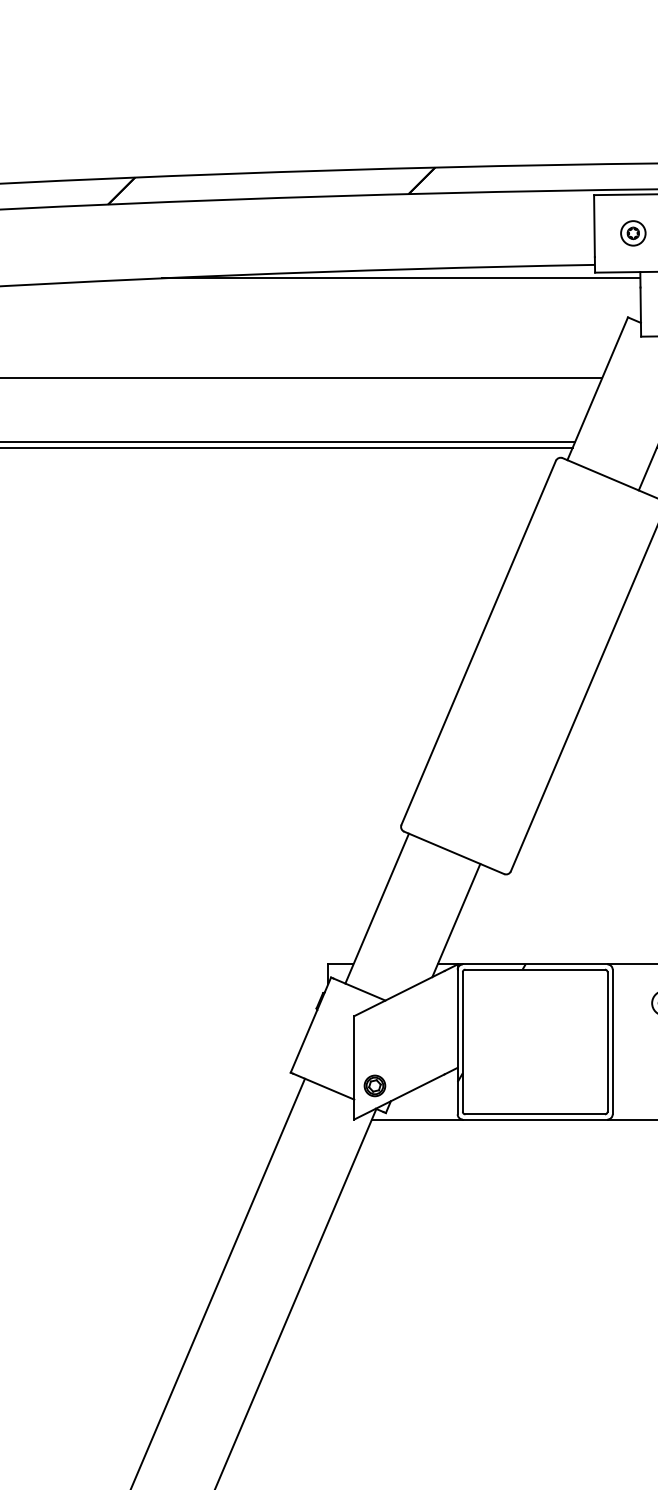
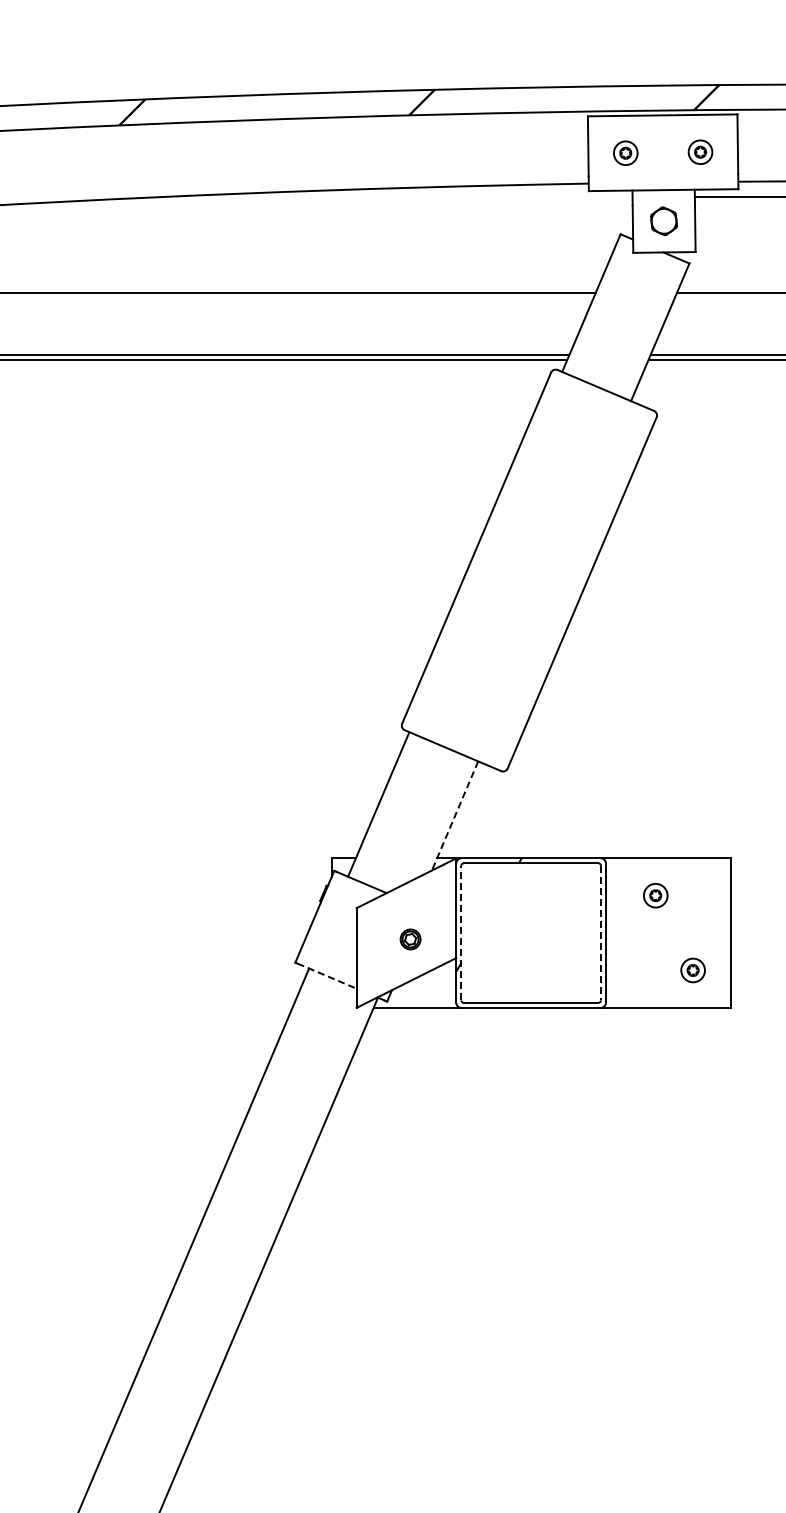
line: (400, 278) -> (401, 196), removed
line: (455, 921) -> (454, 816), solid -> dashed
line: (462, 1041) -> (461, 932), solid -> dashed
line: (607, 1042) -> (600, 933), solid -> dashed
part: (374, 1085) -> (410, 939), moved
line: (324, 1087) -> (327, 976), solid -> dashed

